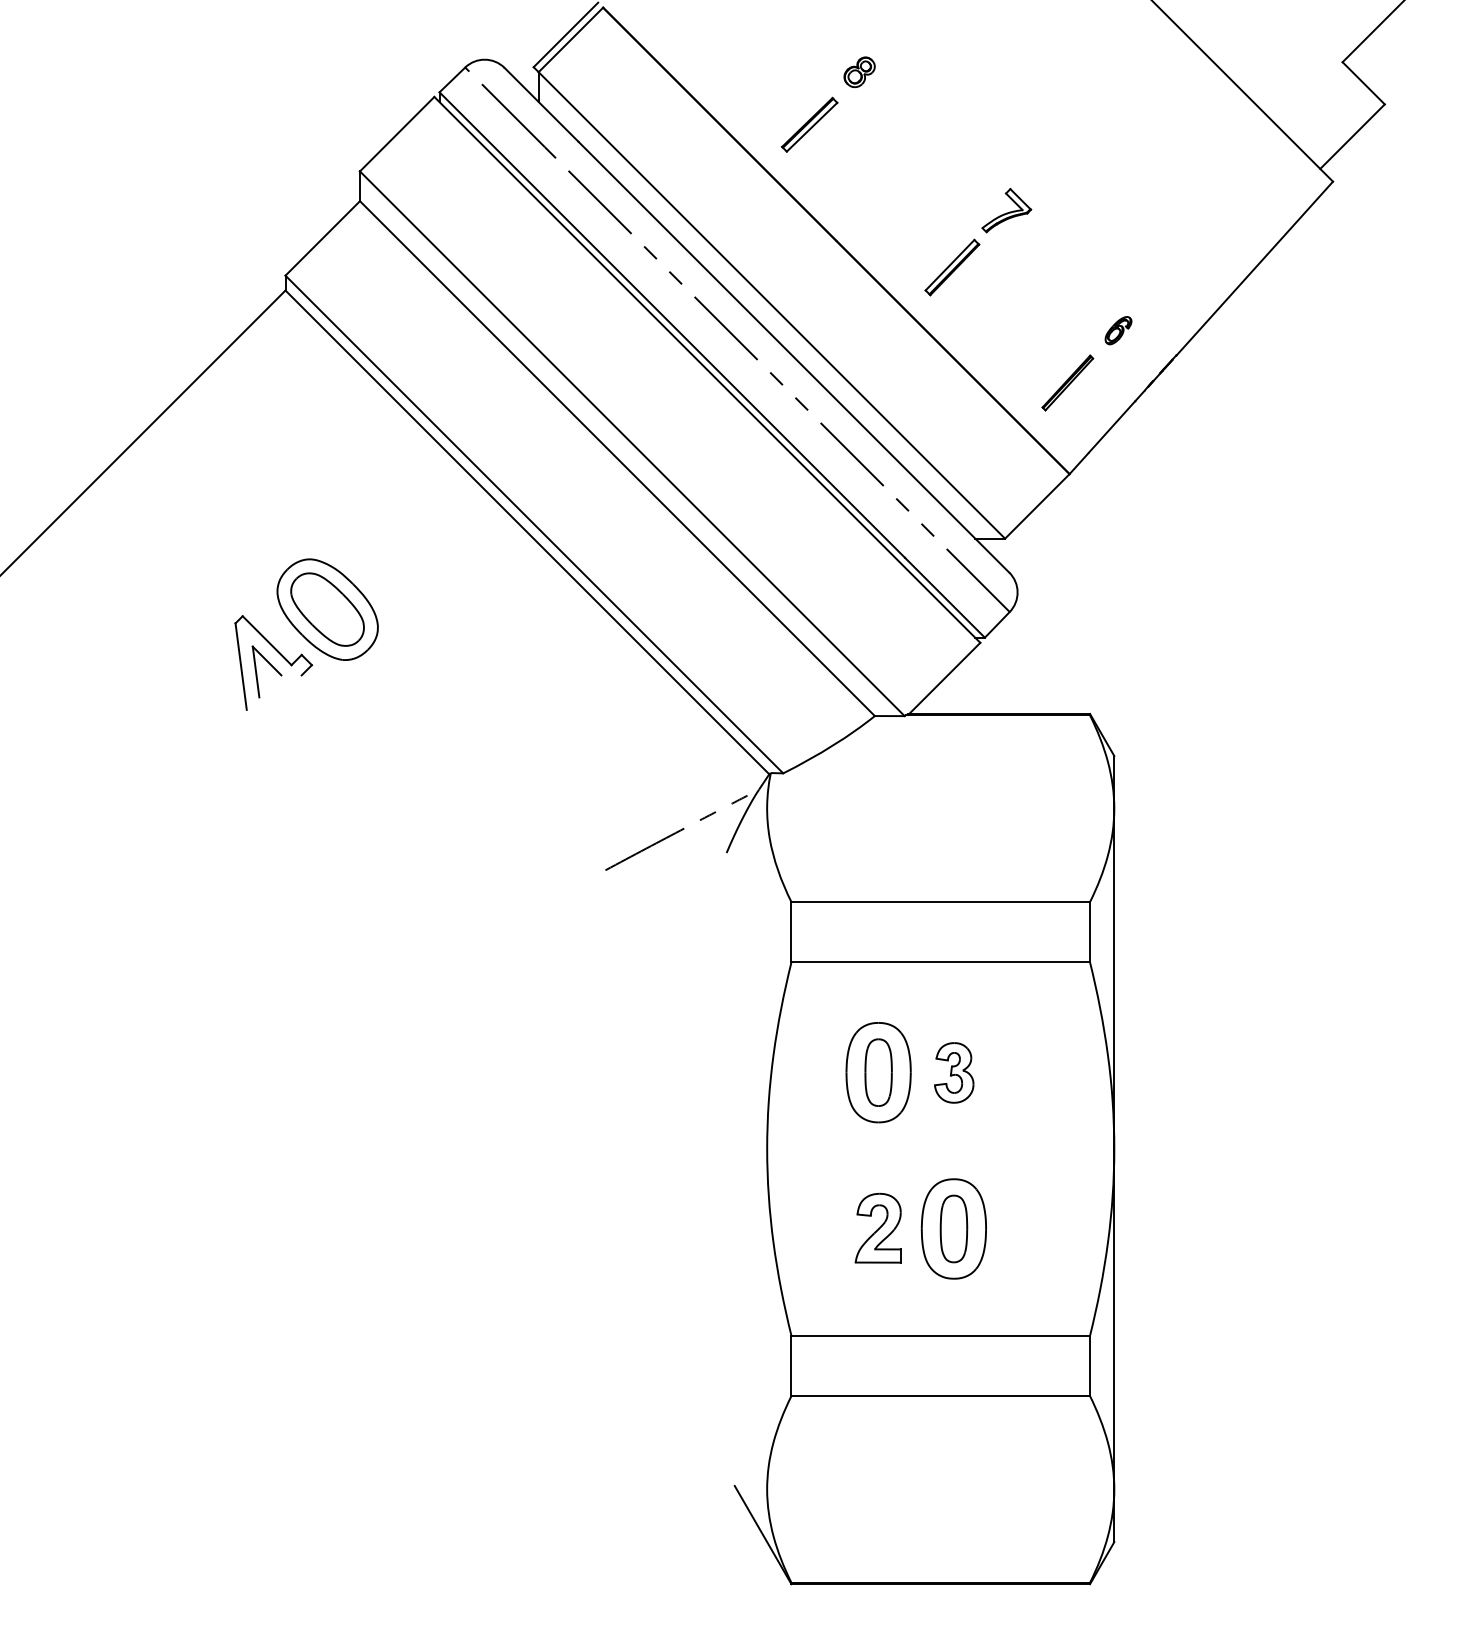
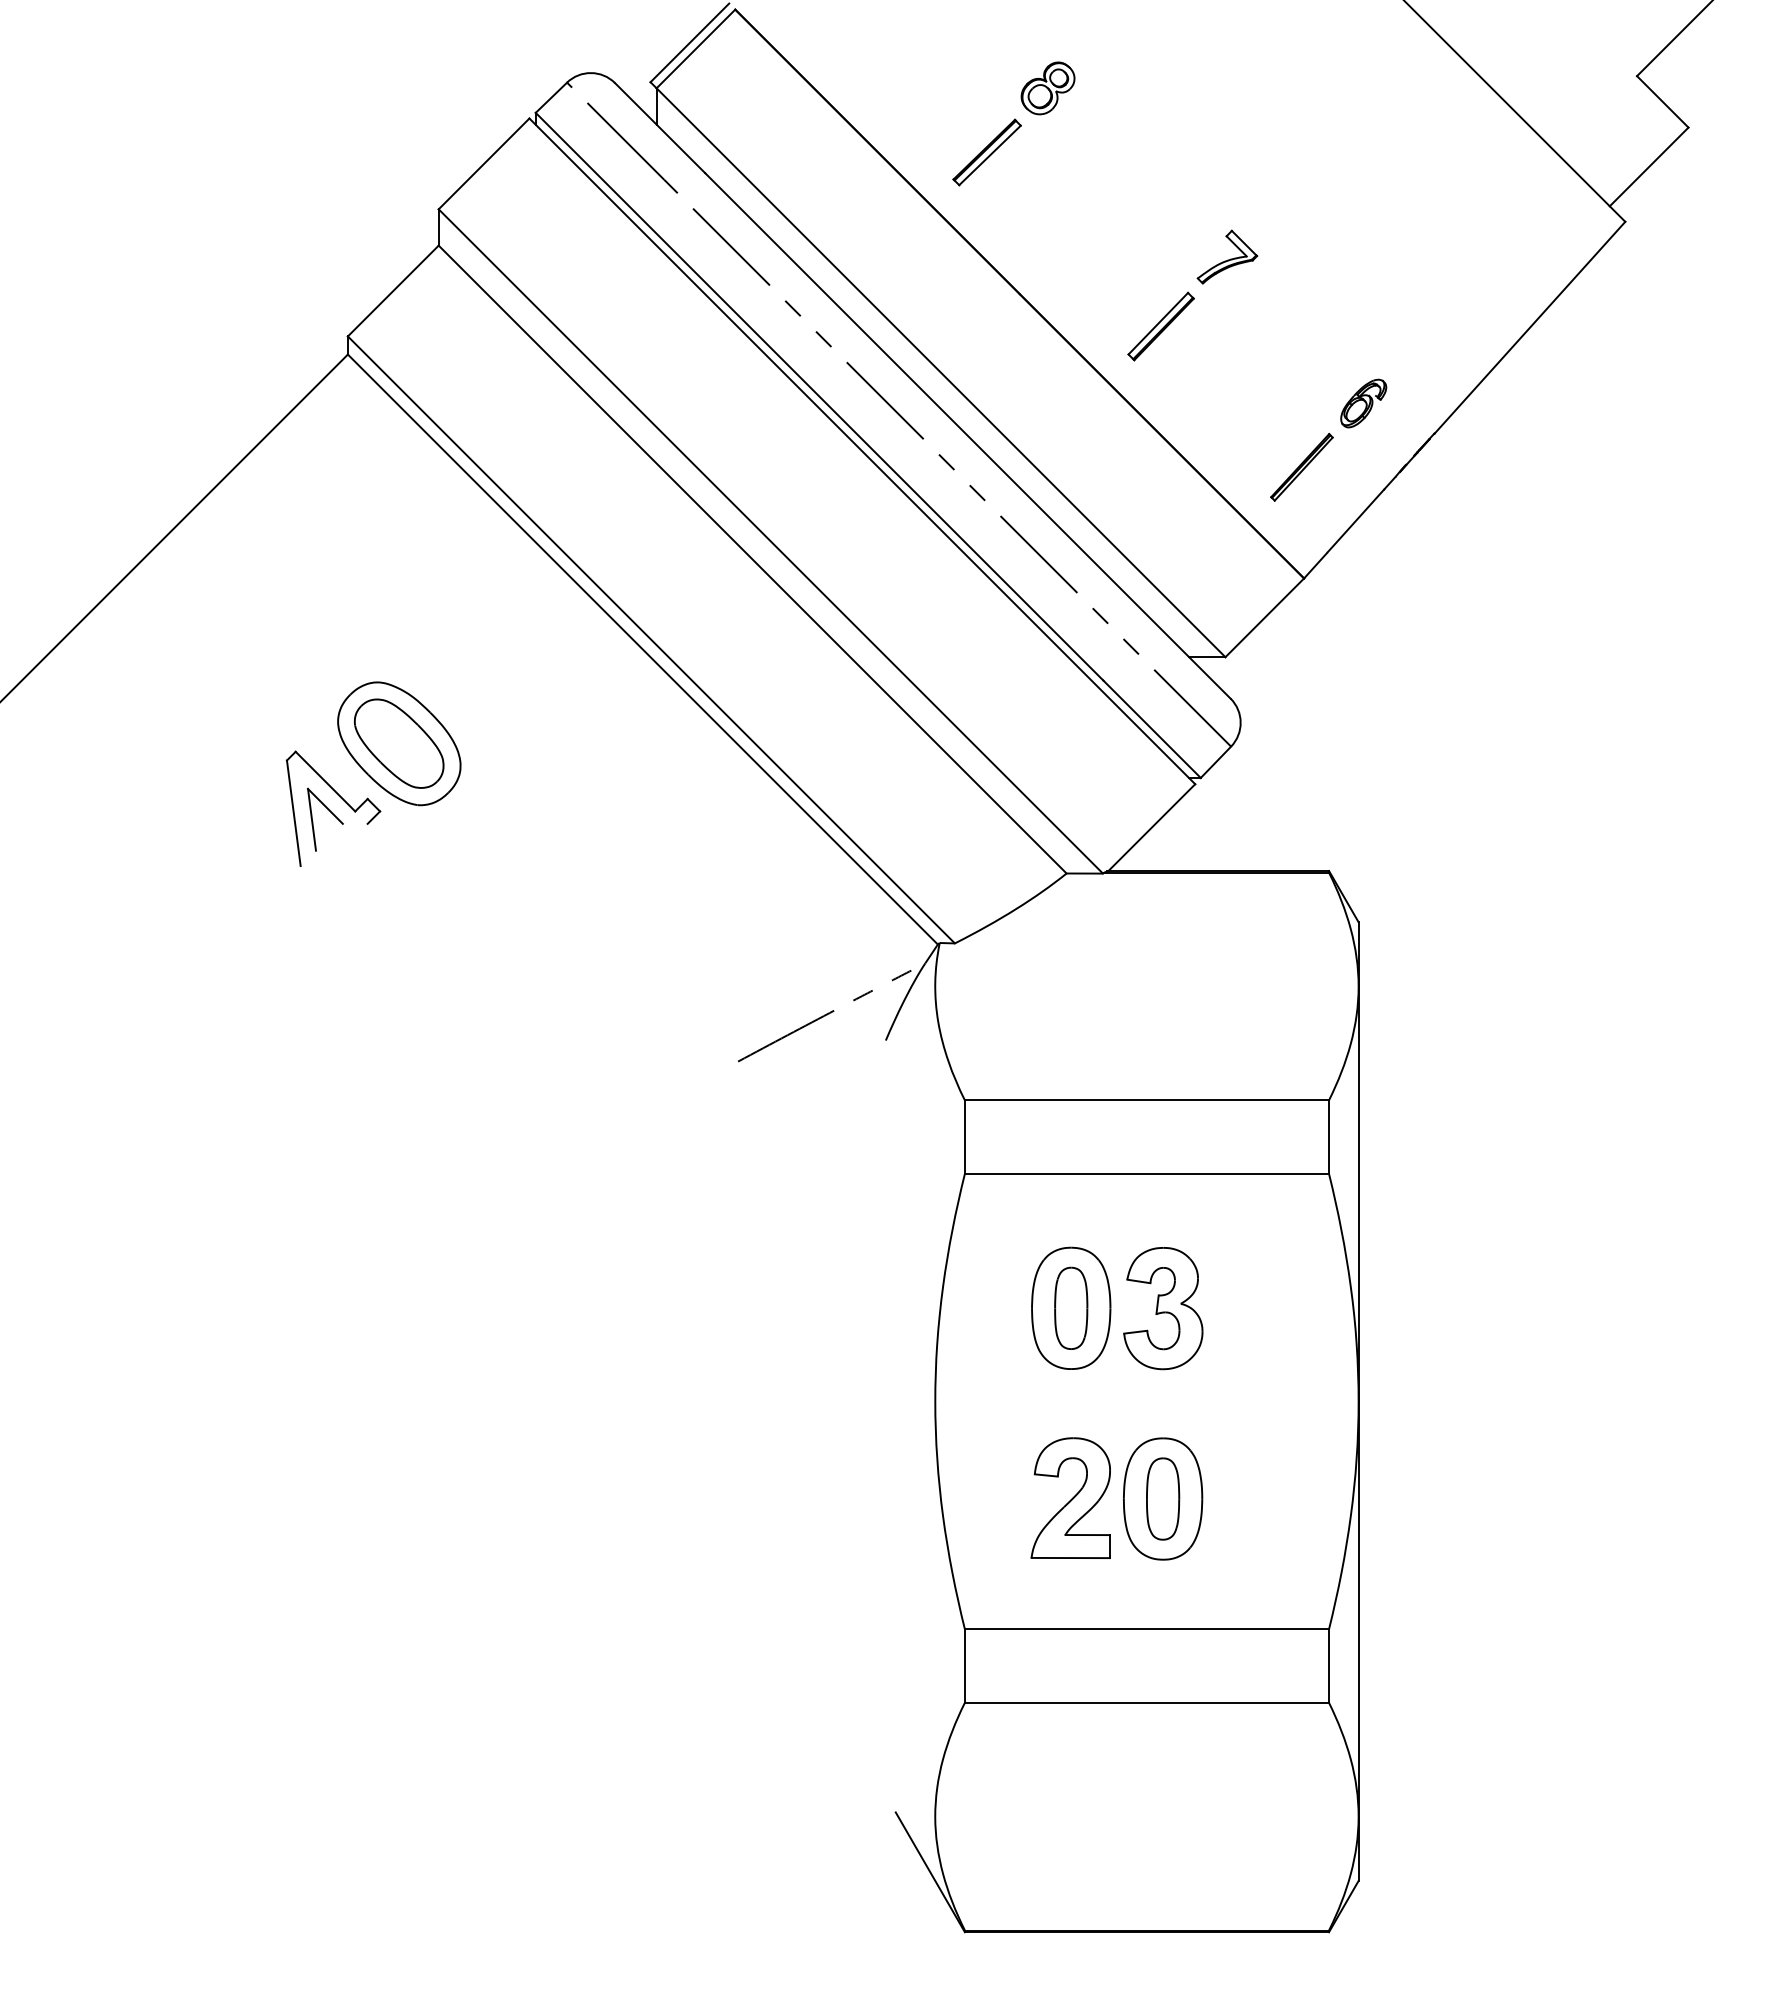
part: (859, 72) -> (1047, 88), size x1.43
part: (1118, 330) -> (1363, 403), size x1.43
part: (954, 1072) -> (1163, 1308), size x1.67
part: (878, 1227) -> (1070, 1497), size x1.43

